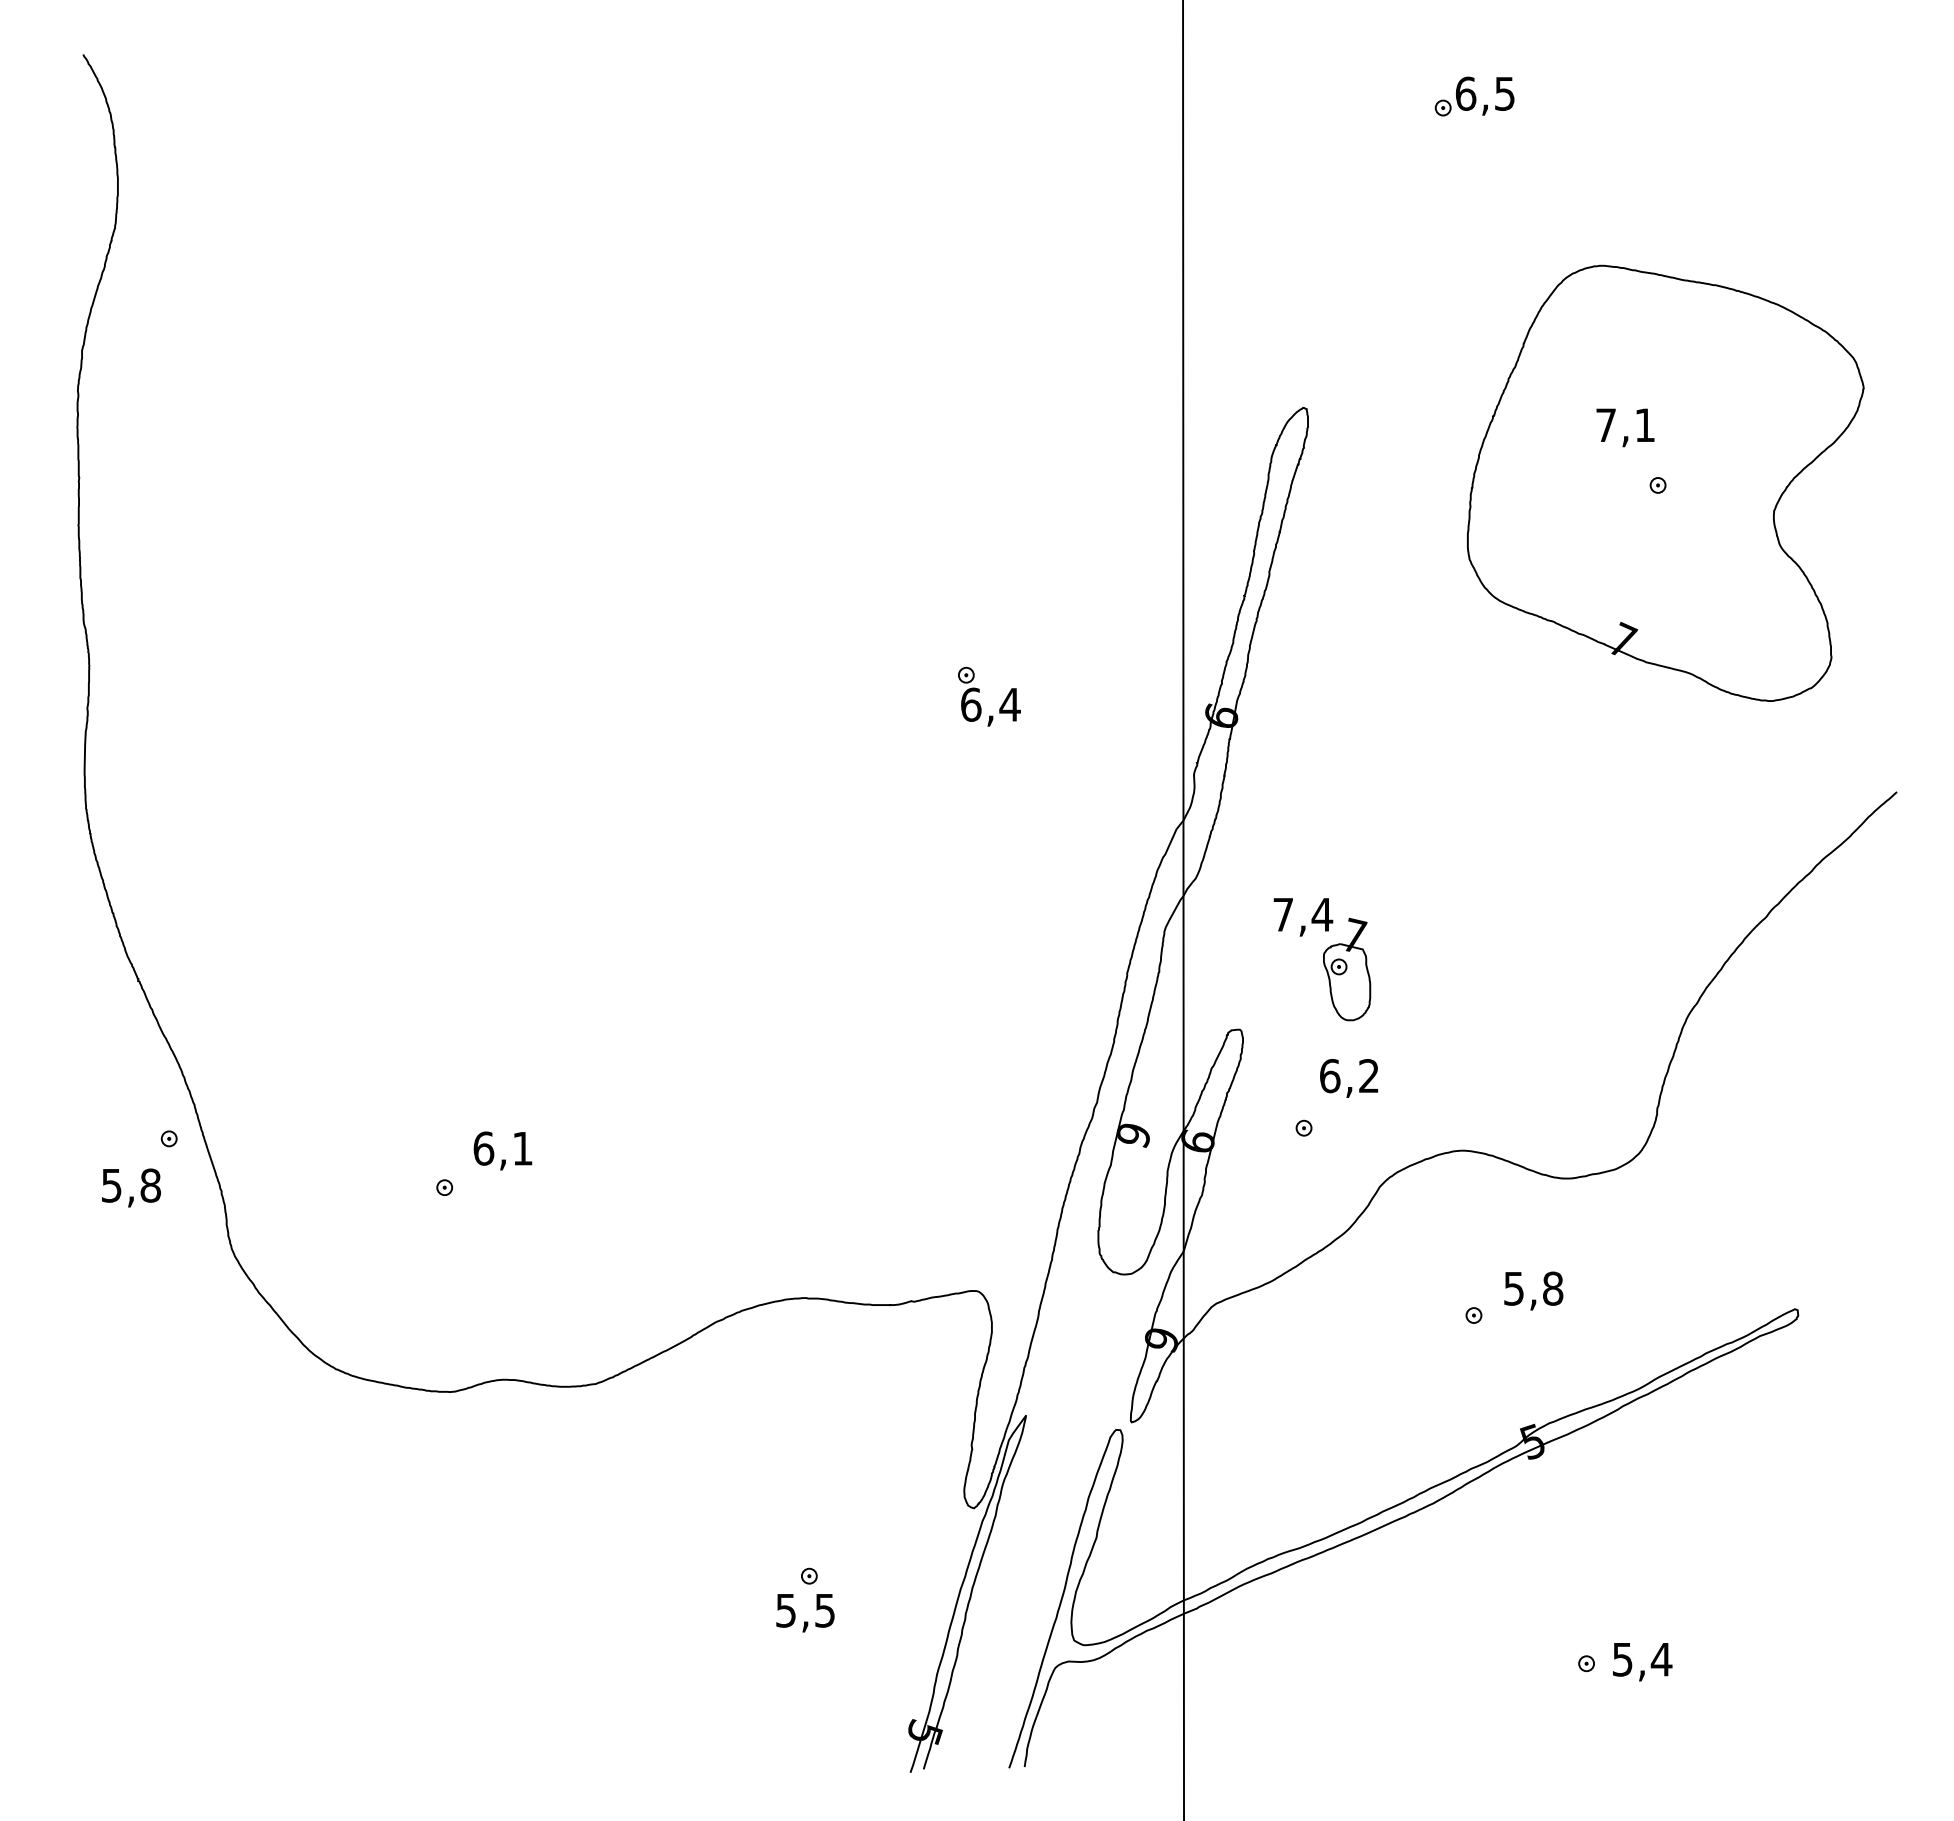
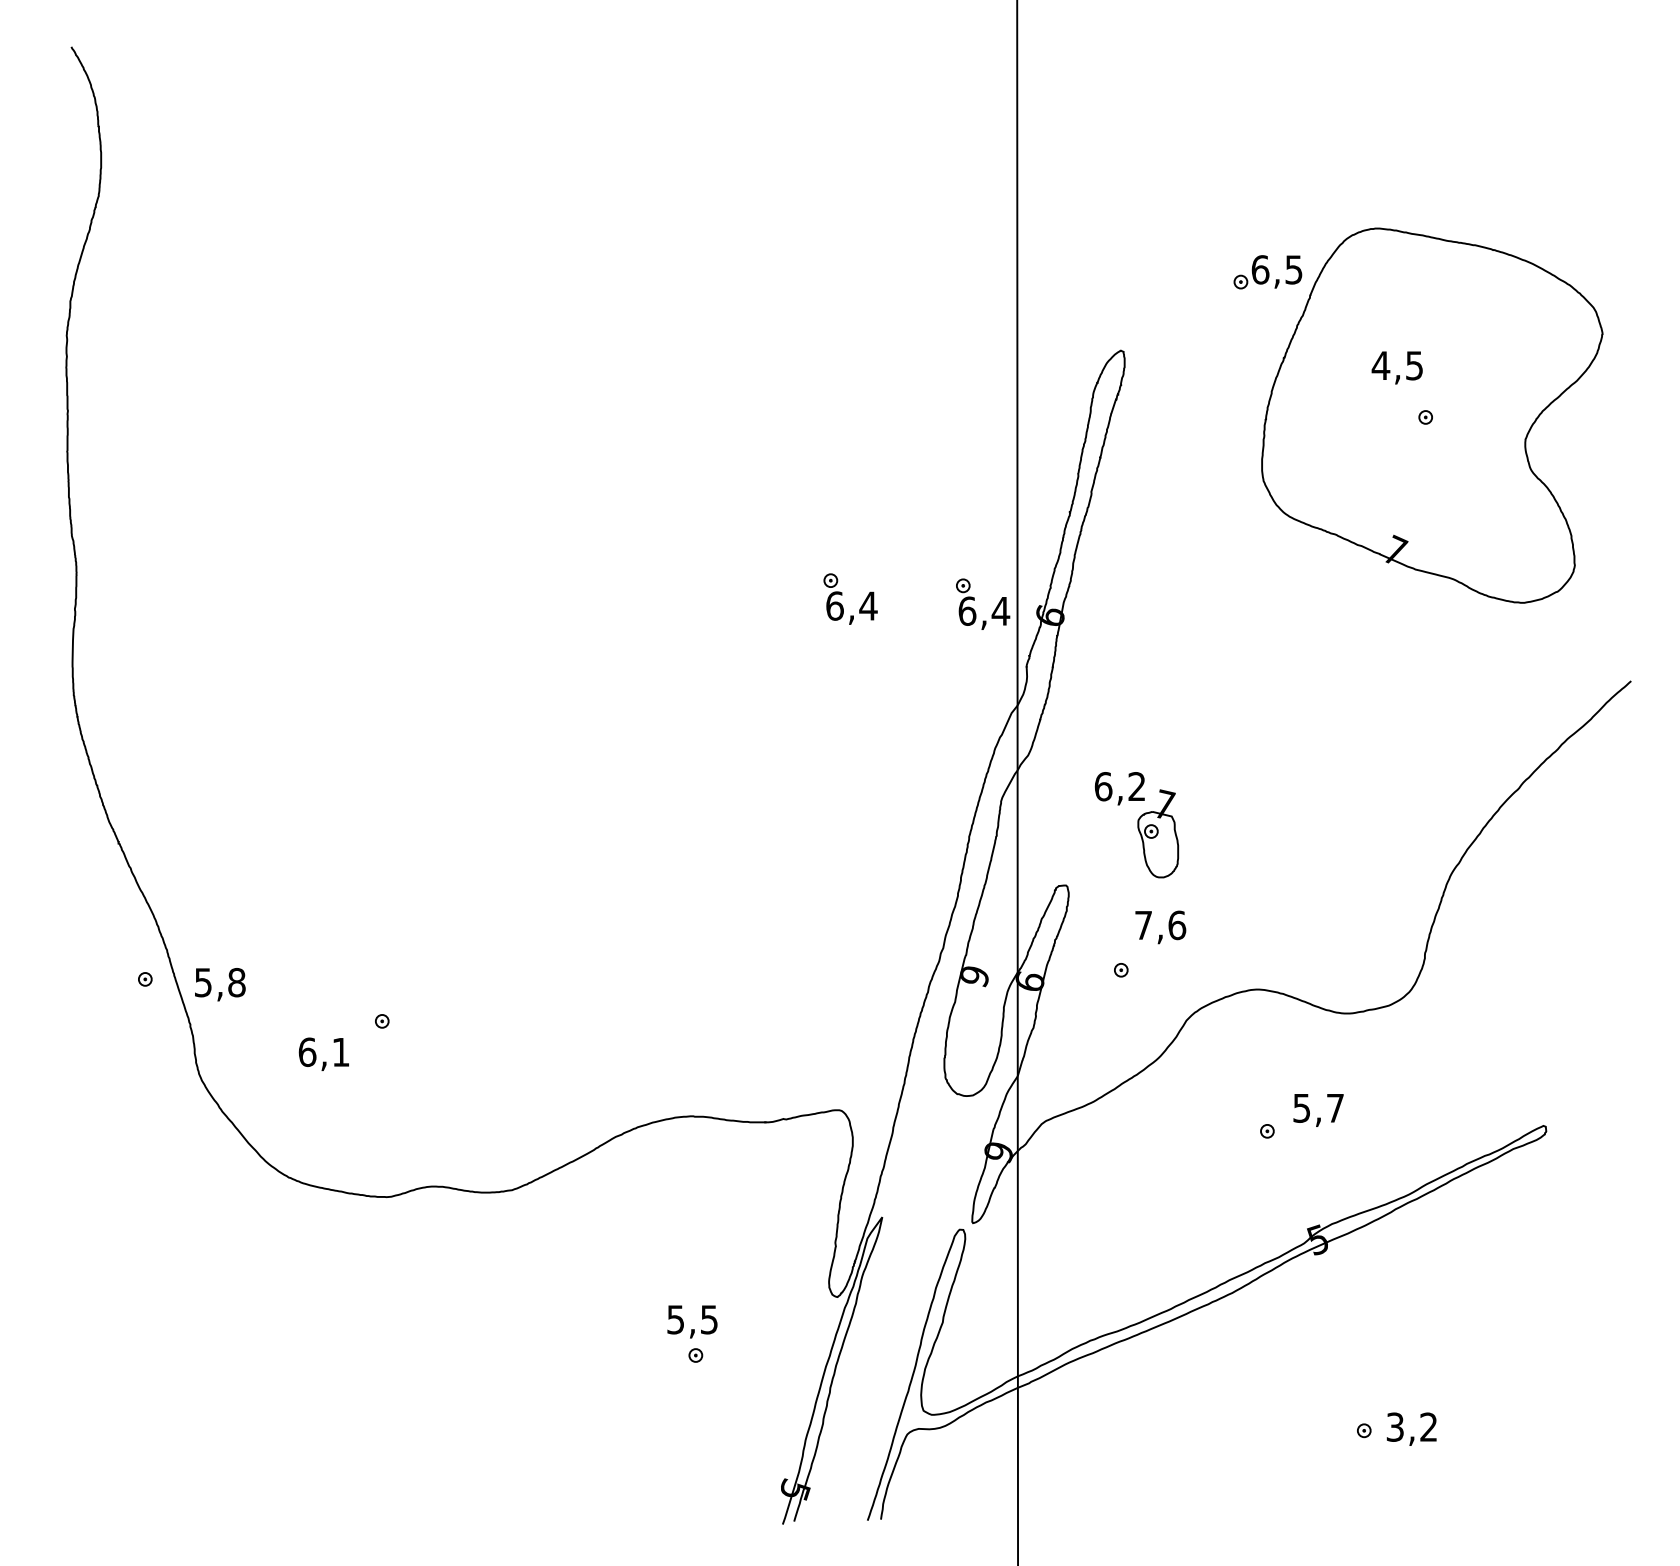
part: (1474, 96) -> (1267, 272), moved
text: (1624, 425) -> (1396, 365), 7,1 -> 4,5
part: (1133, 698) -> (974, 600), added
text: (1303, 914) -> (1120, 786), 7,4 -> 6,2
text: (1349, 1076) -> (1160, 925), 6,2 -> 7,6
text: (502, 1150) -> (323, 1053), moved
text: (131, 1187) -> (220, 984), moved
text: (1553, 1288) -> (1335, 1108), 5,8 -> 5,7
text: (805, 1613) -> (692, 1322), moved
text: (1642, 1659) -> (1412, 1427), 5,4 -> 3,2

